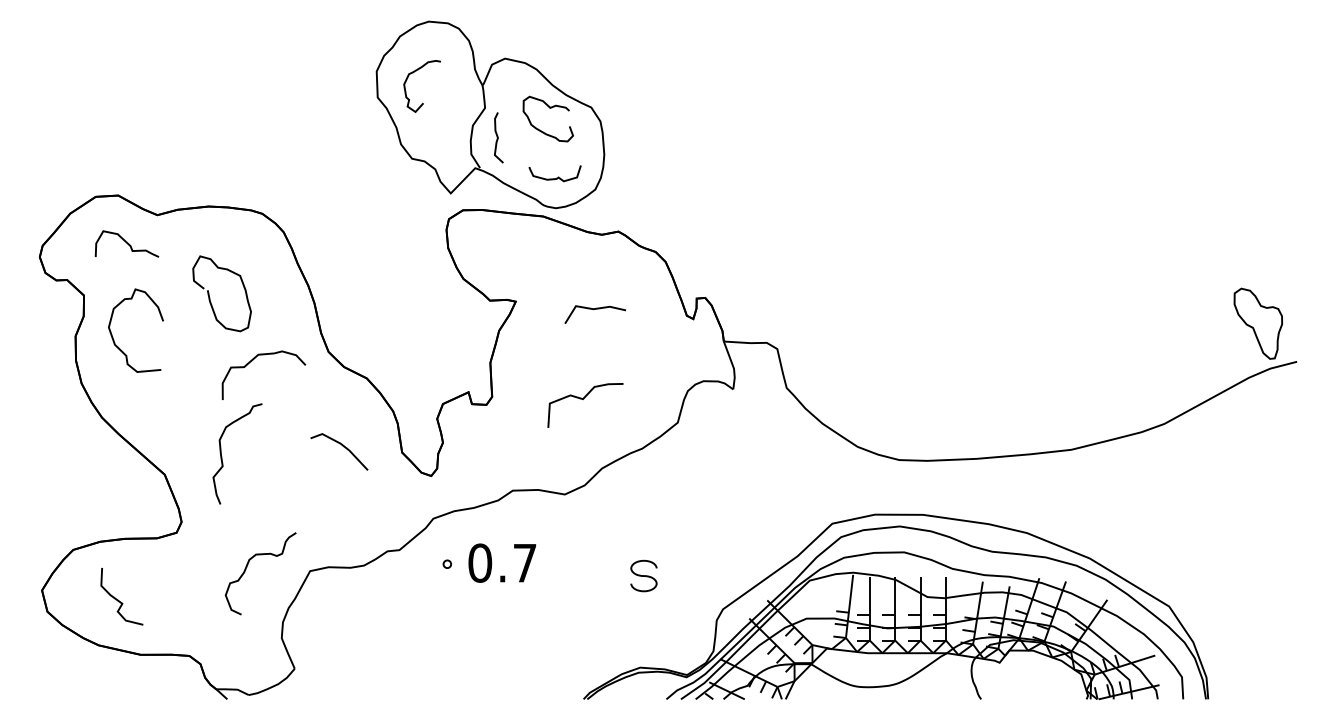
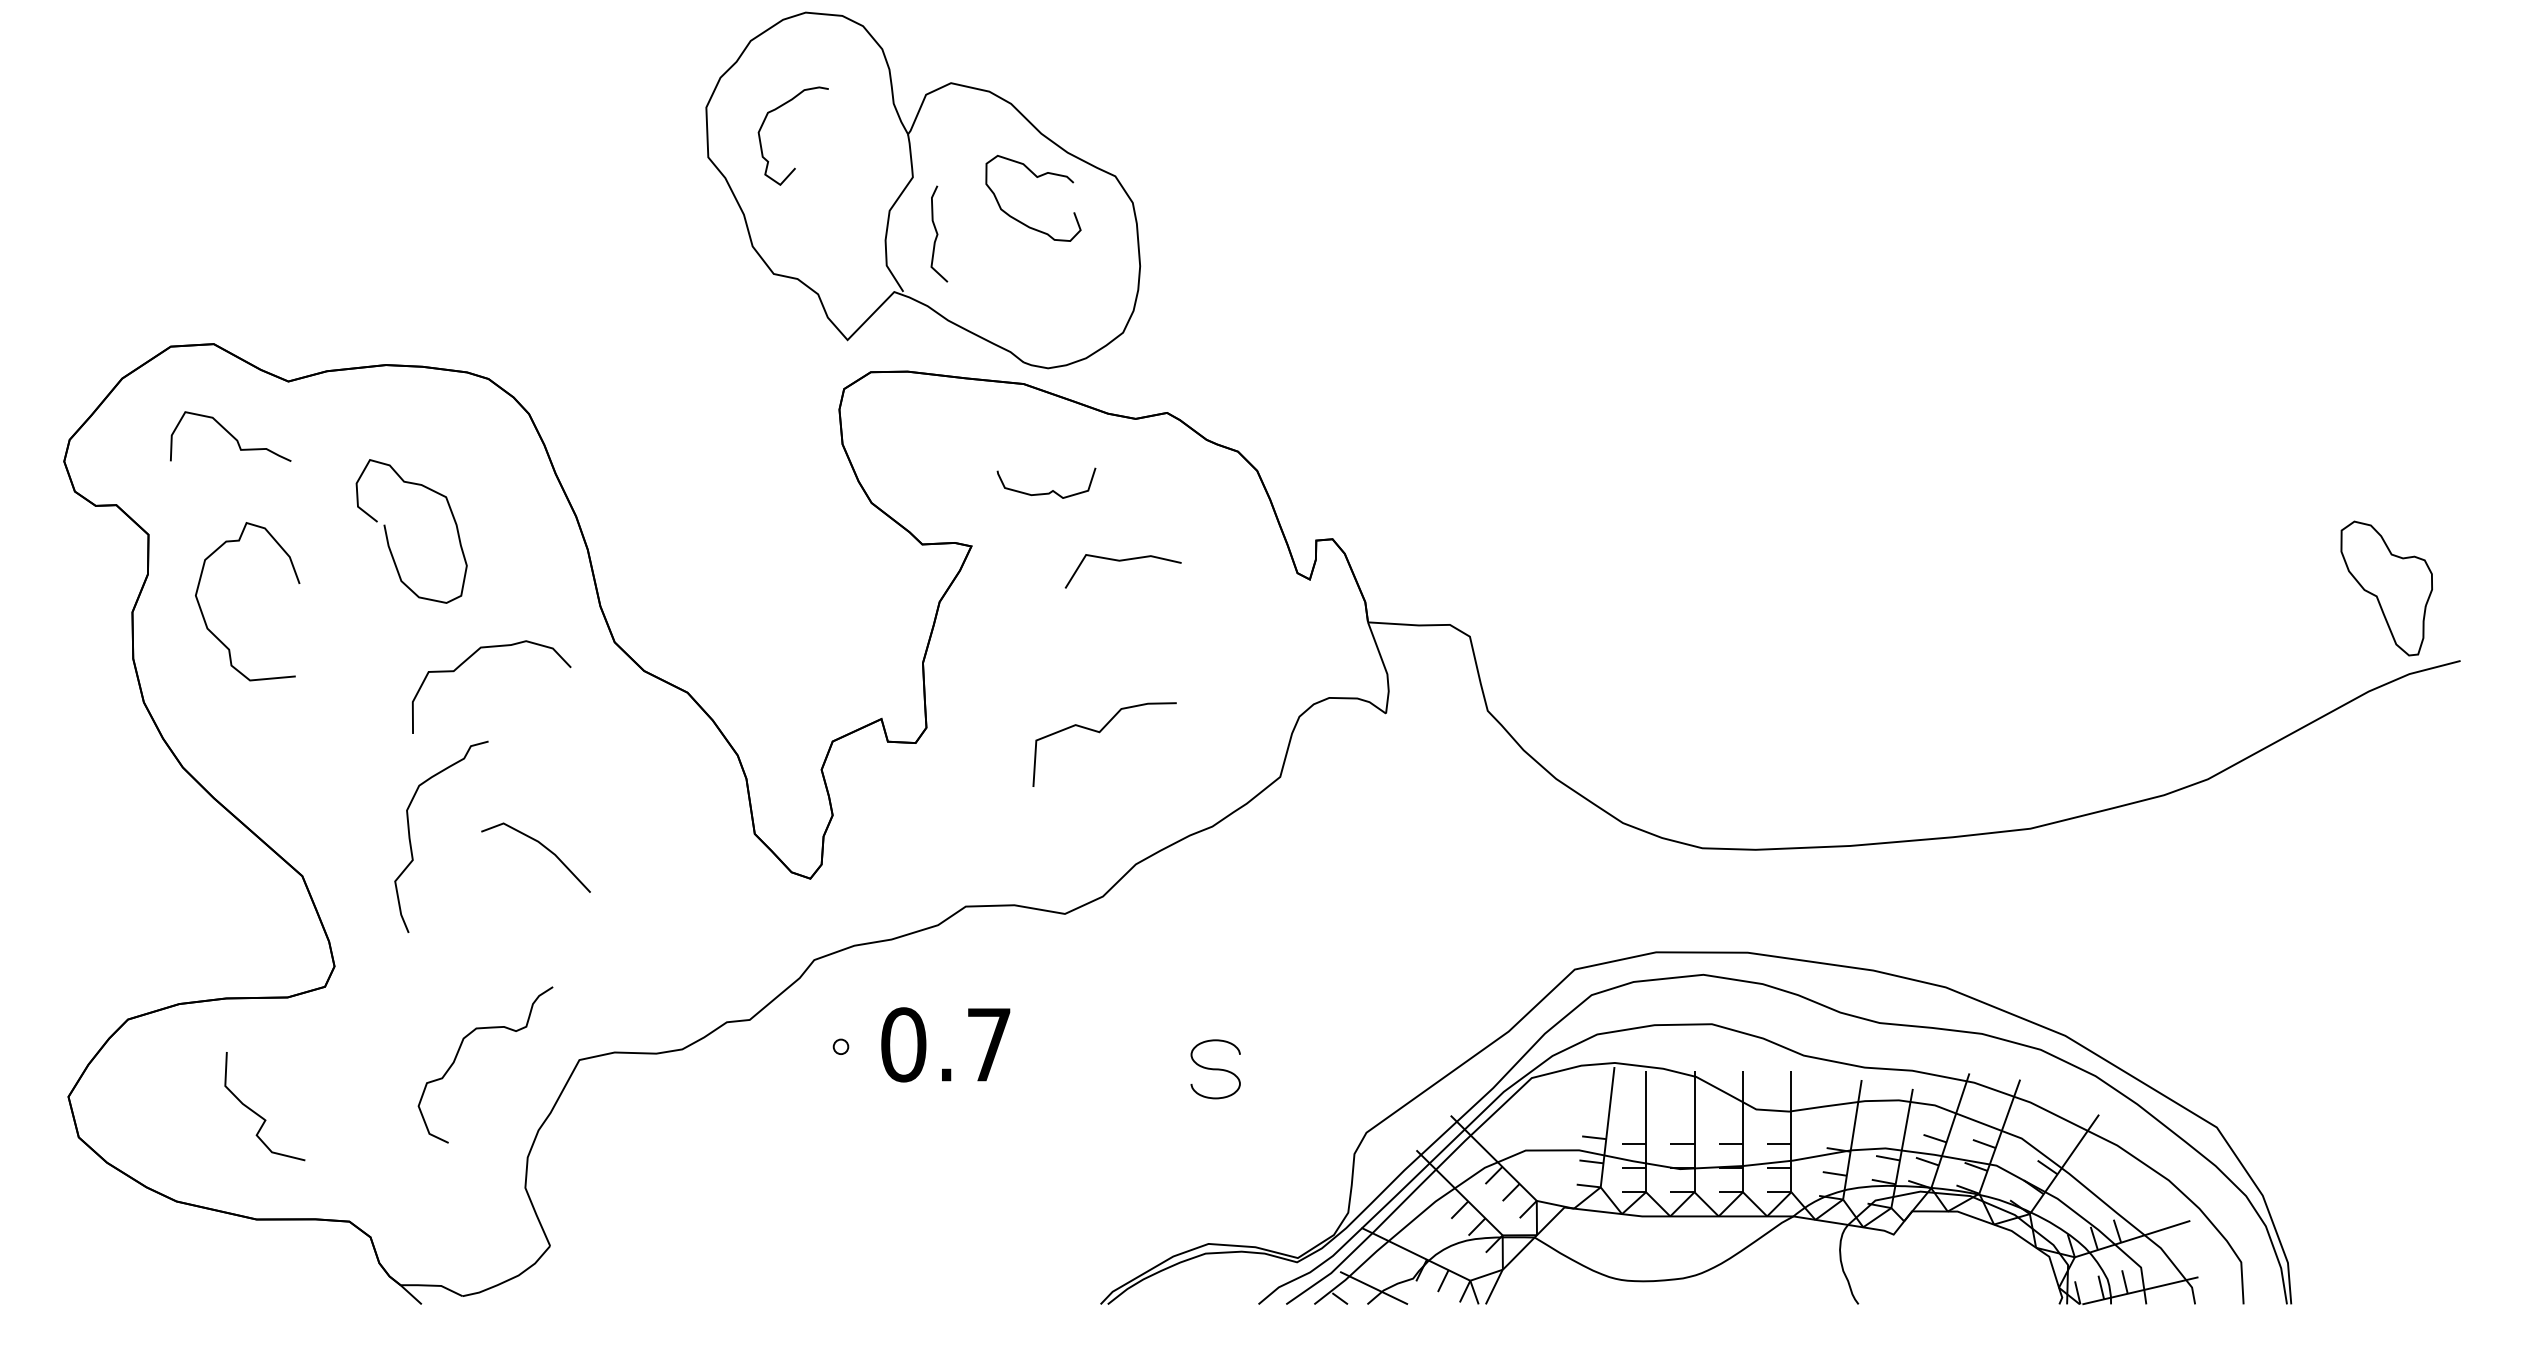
curve: (556, 177) -> (1049, 490), moved
line: (343, 447) -> (543, 849), moved
curve: (118, 599) -> (258, 1112), moved

